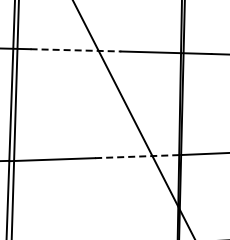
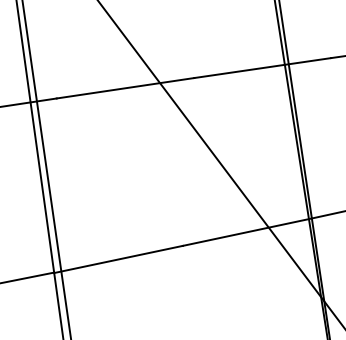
line: (76, 50) -> (126, 88), dashed -> solid
line: (138, 156) -> (247, 231), dashed -> solid

